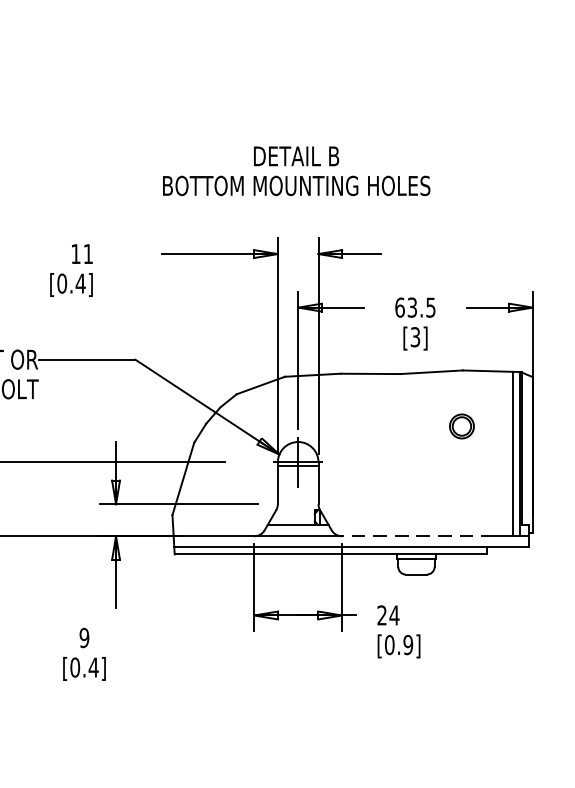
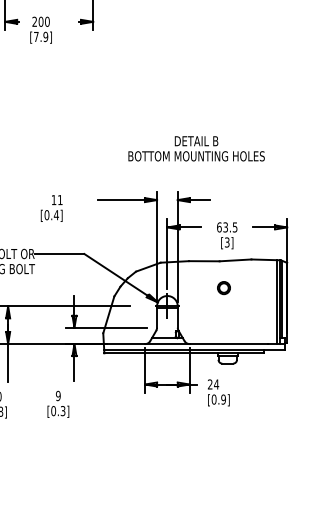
text: (296, 170) -> (196, 148), moved
part: (460, 427) -> (223, 288), moved
line: (417, 537) -> (228, 344), dashed -> solid
text: (92, 668) -> (62, 411), [0.4] -> [0.3]

